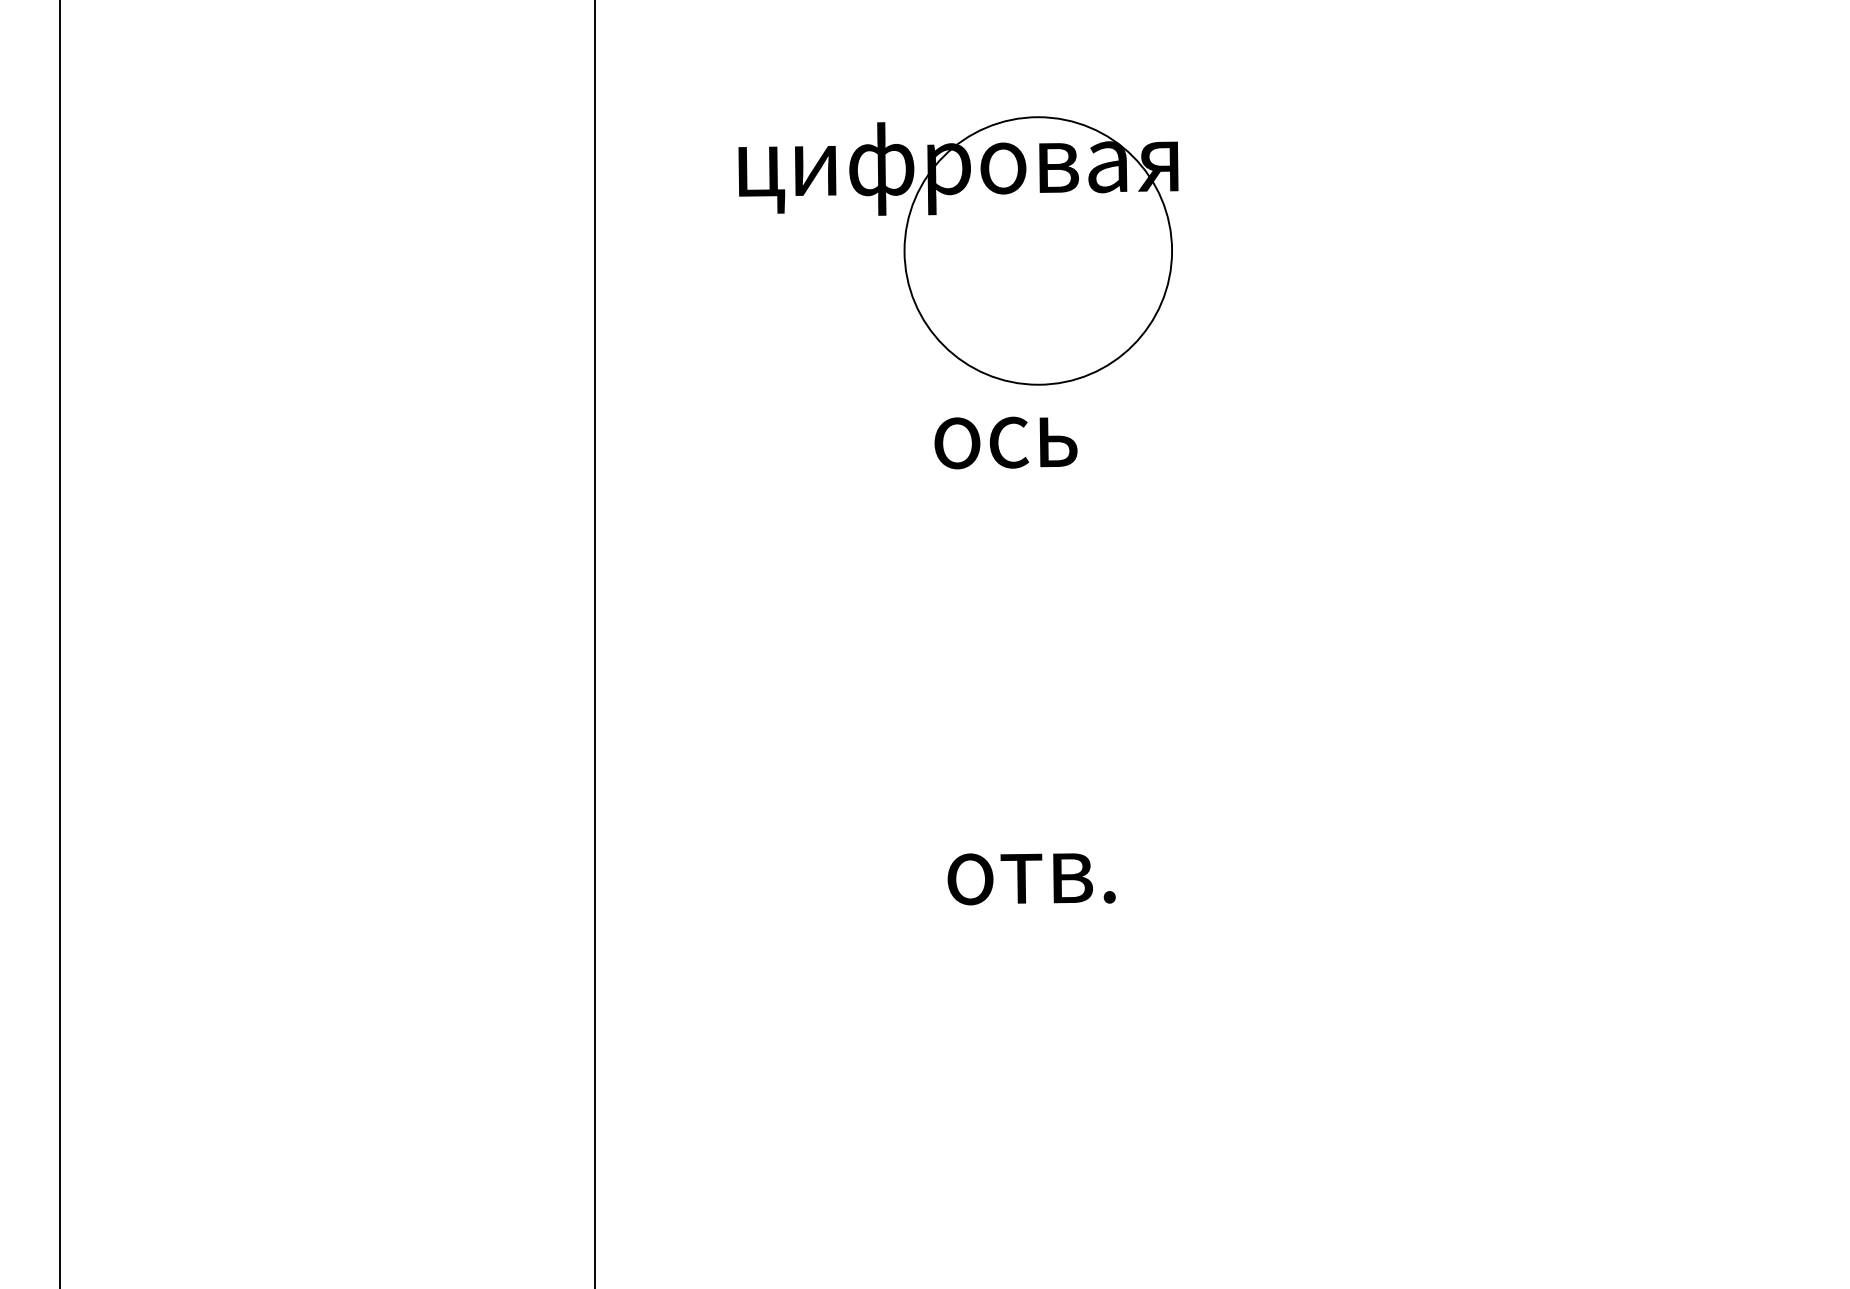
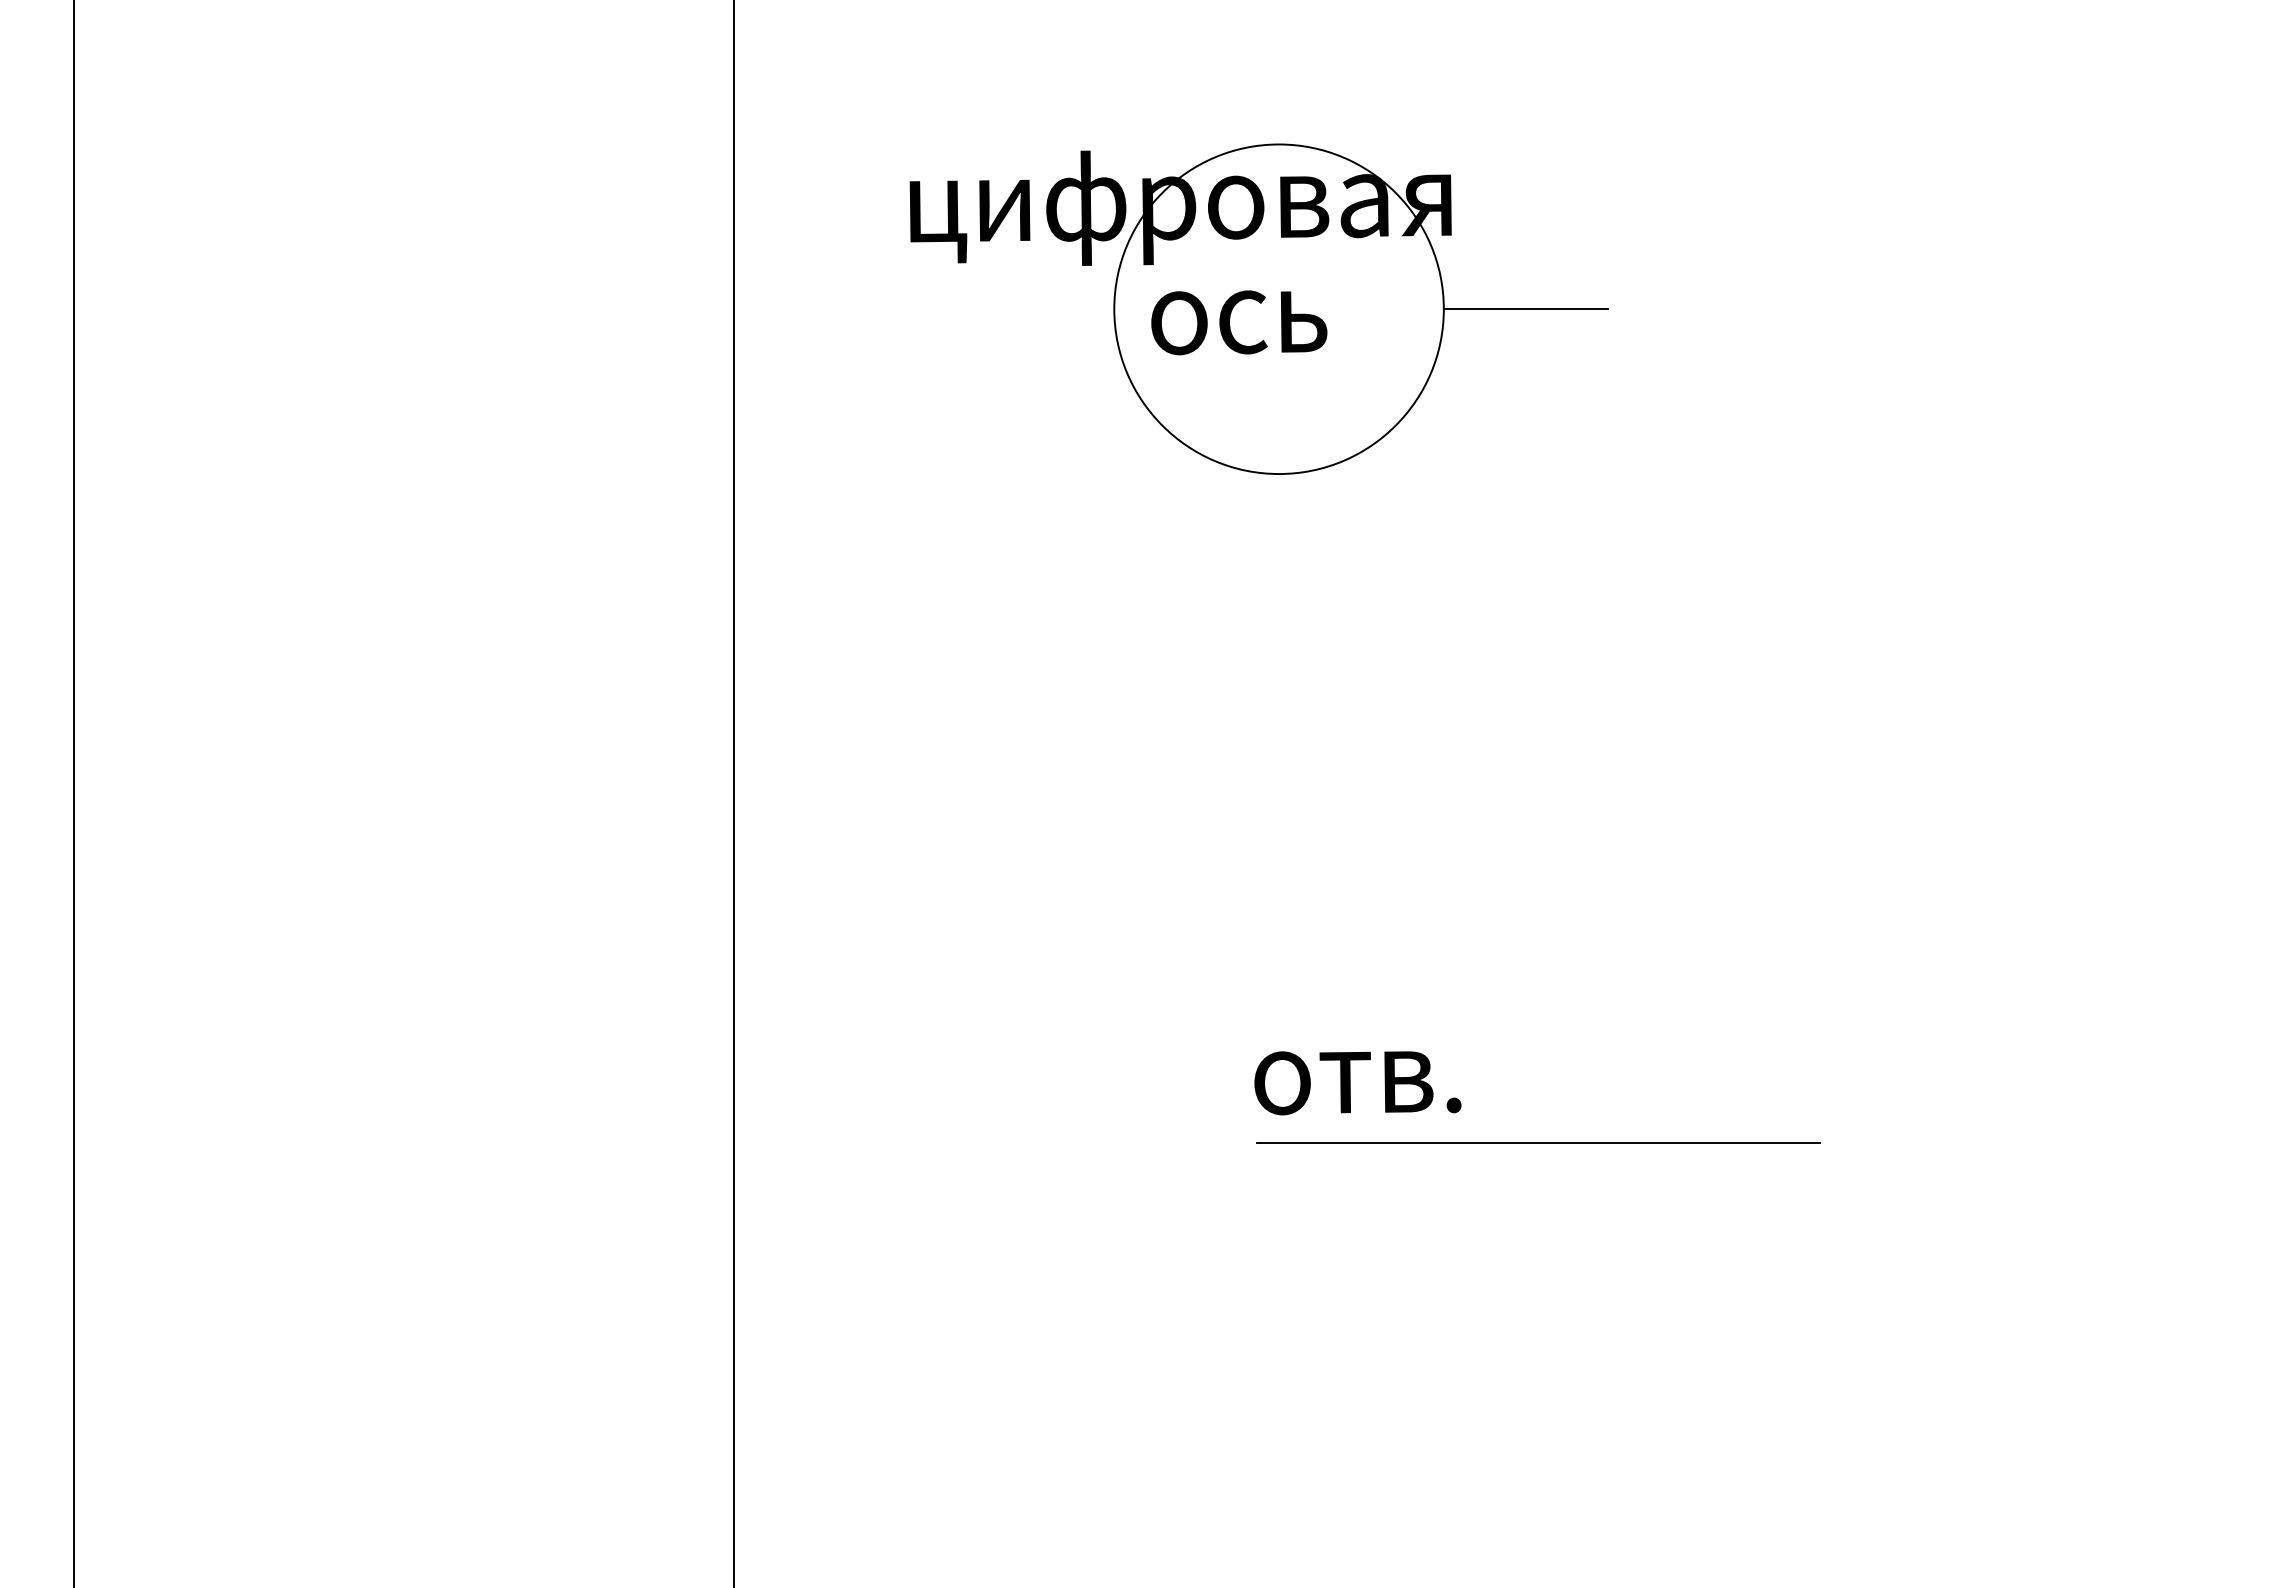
line: (1238, 251) -> (1525, 309), added
text: (1006, 442) -> (1239, 322), moved
text: (1031, 879) -> (1357, 1083), moved
line: (1248, 927) -> (1538, 1142), added

